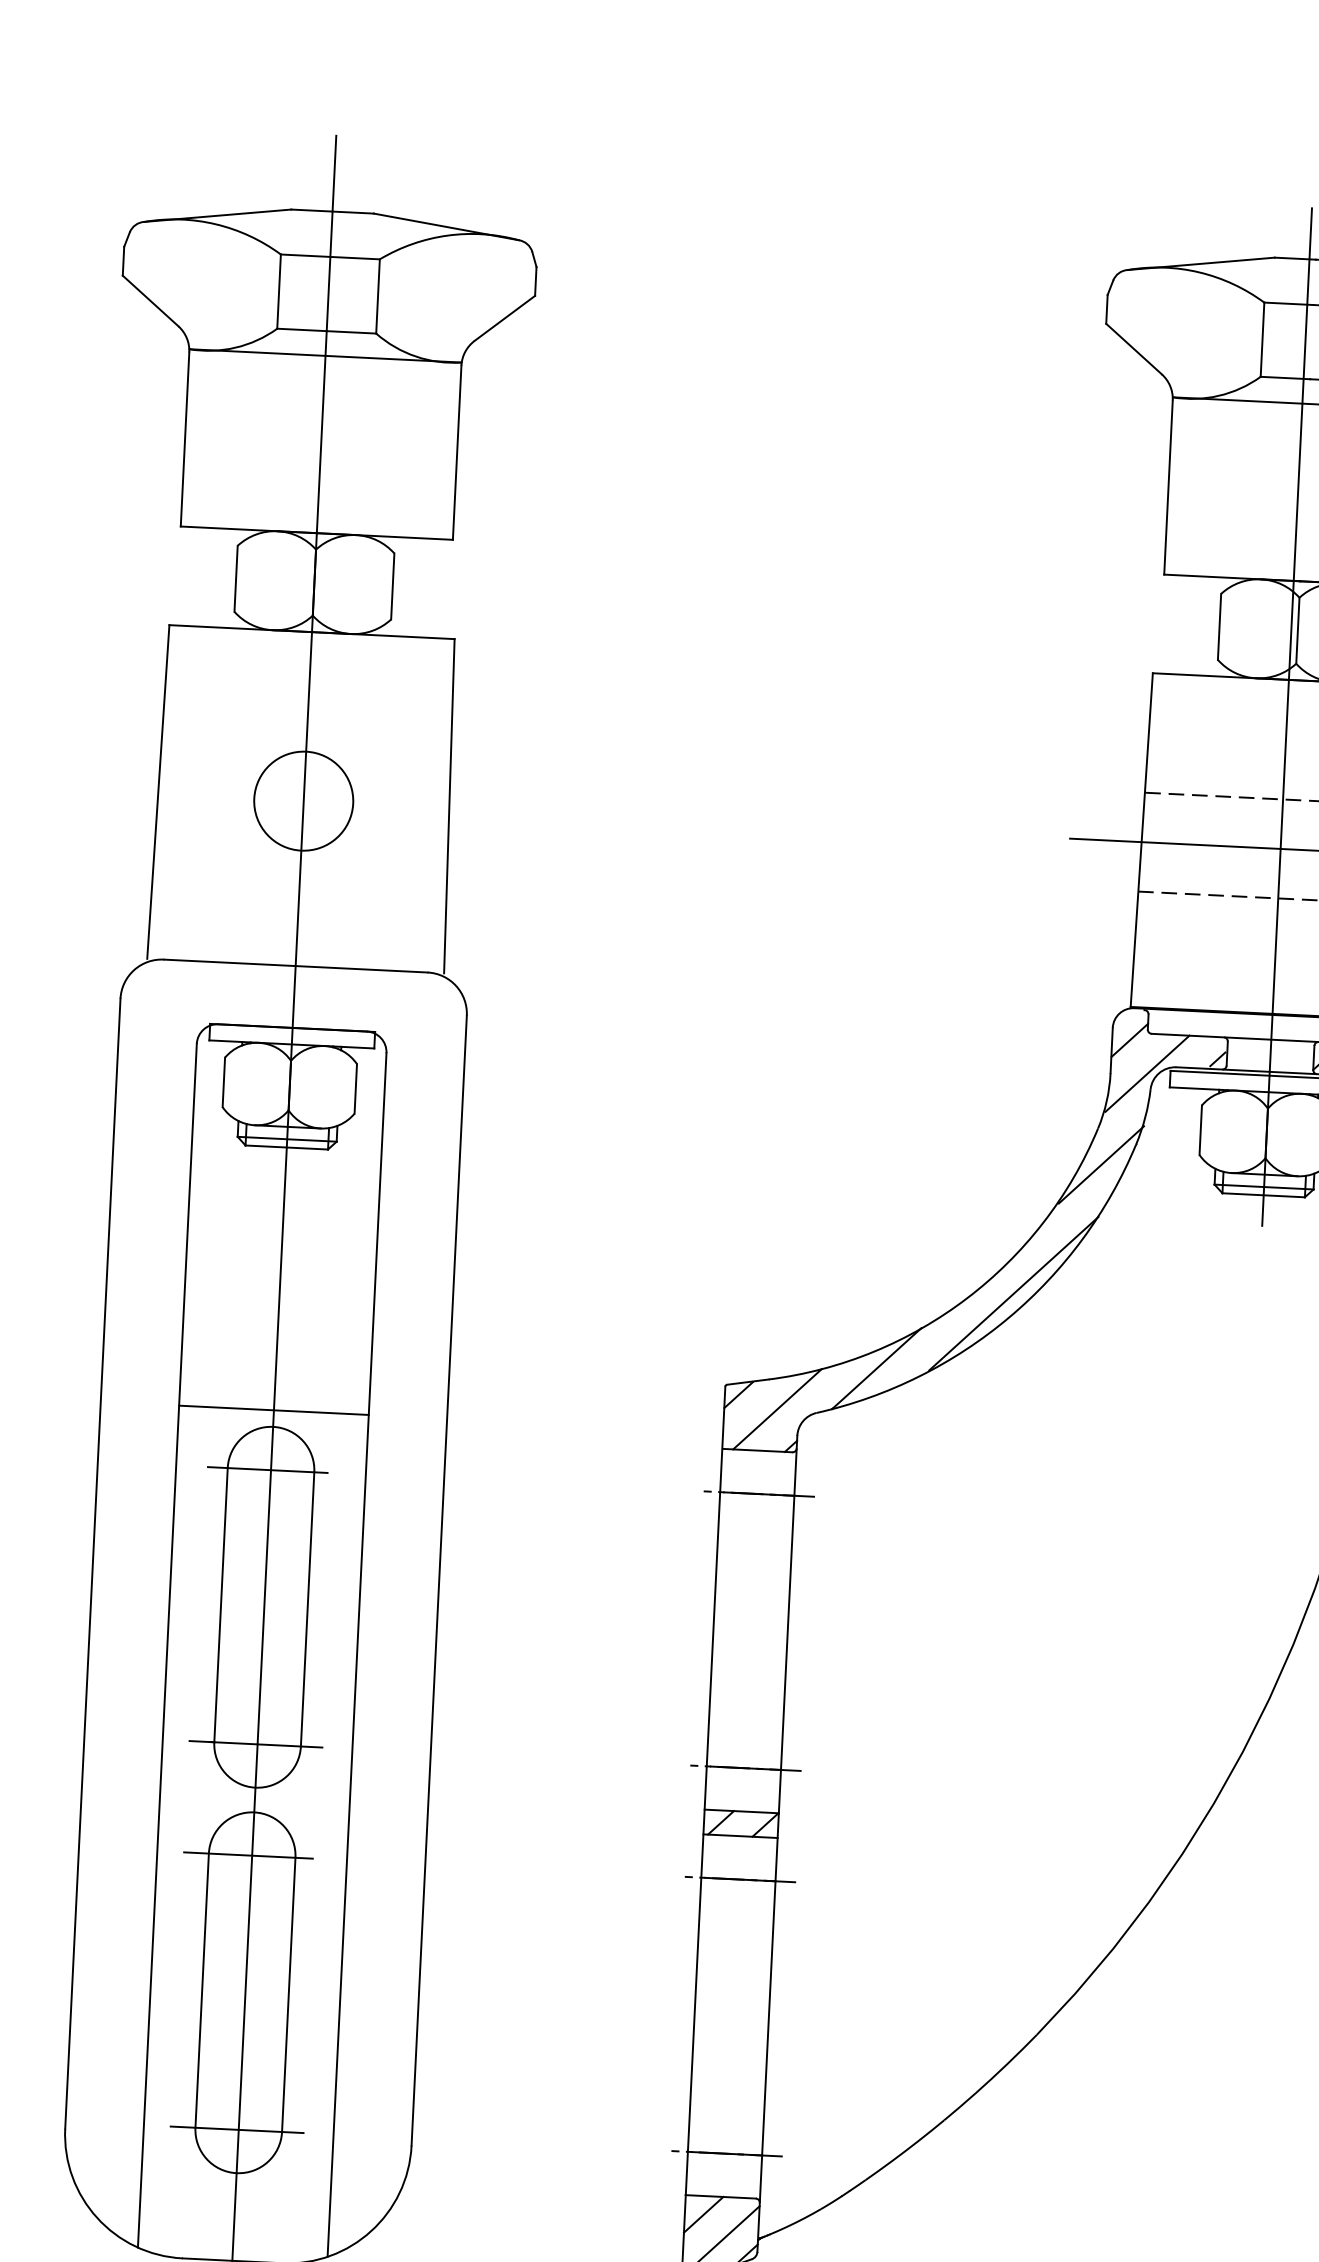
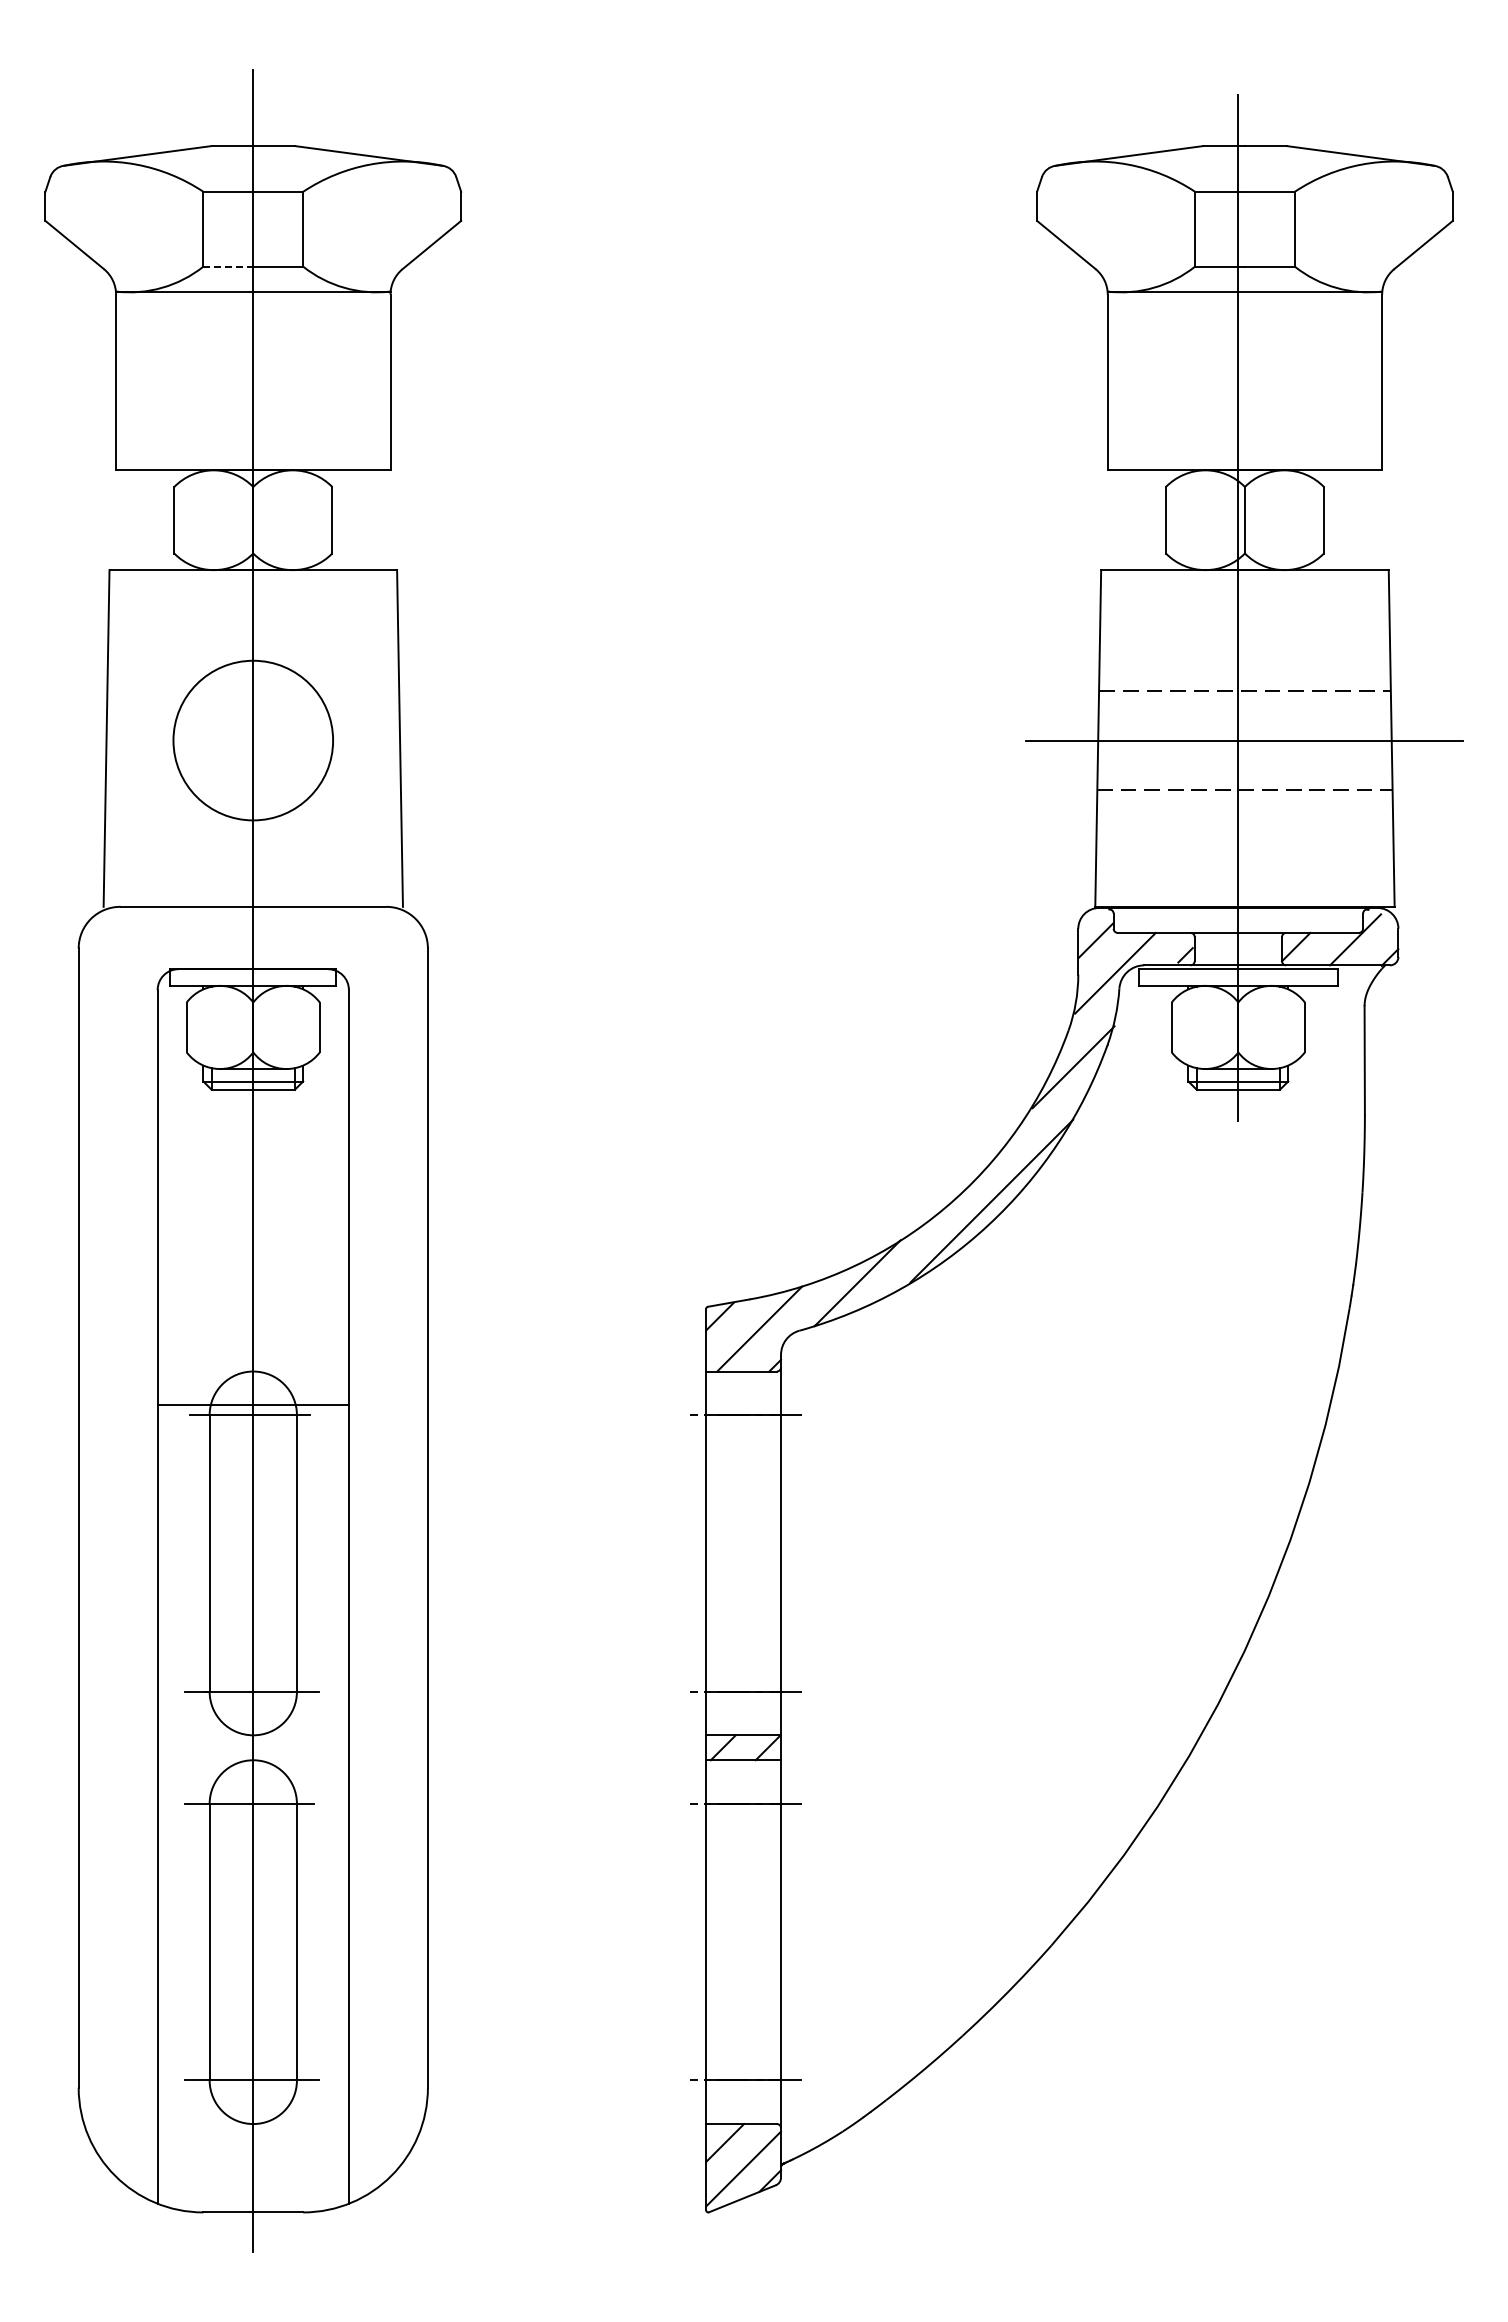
line: (302, 329) -> (228, 266), solid -> dashed
circle: (303, 801) -> (253, 740), size x1.6
line: (273, 1409) -> (252, 1404), moved

